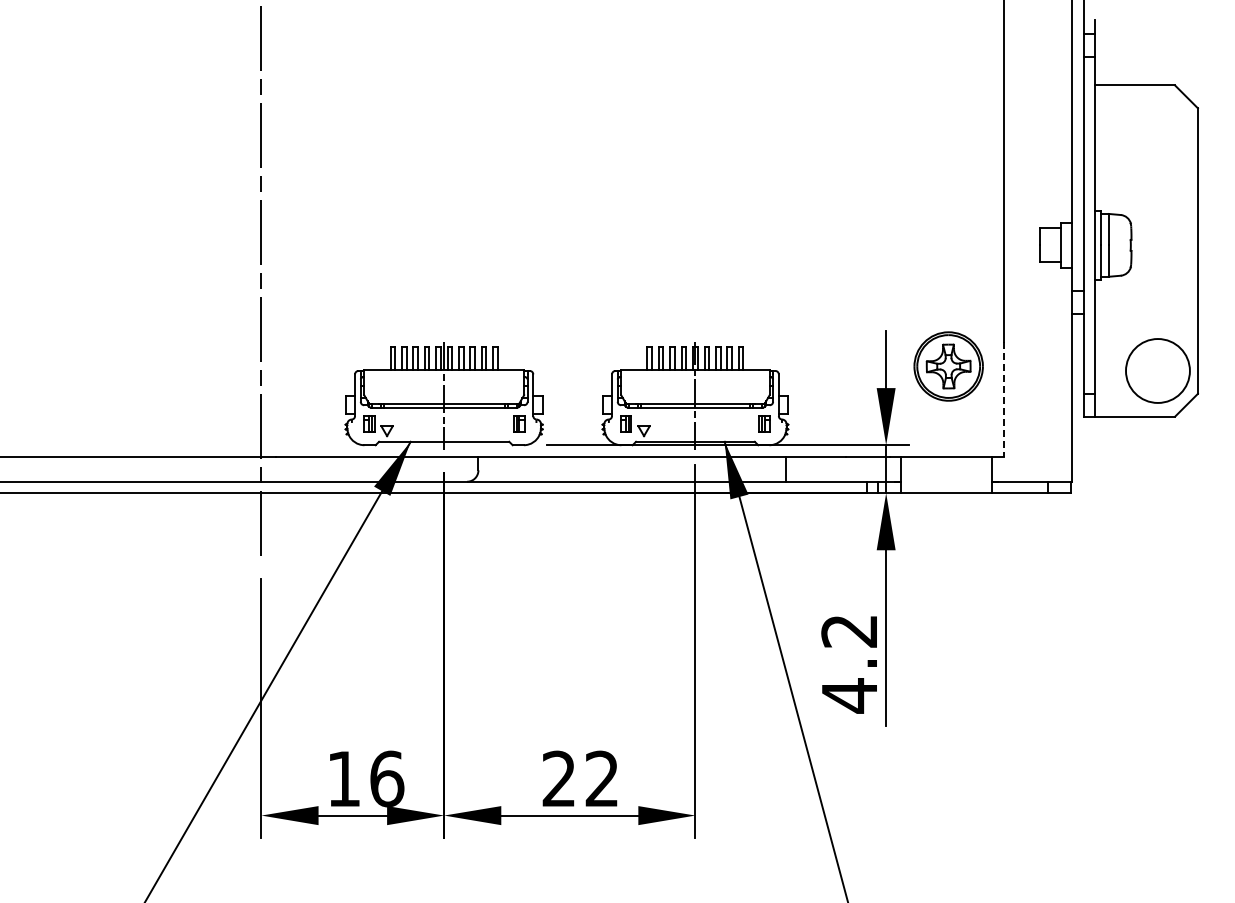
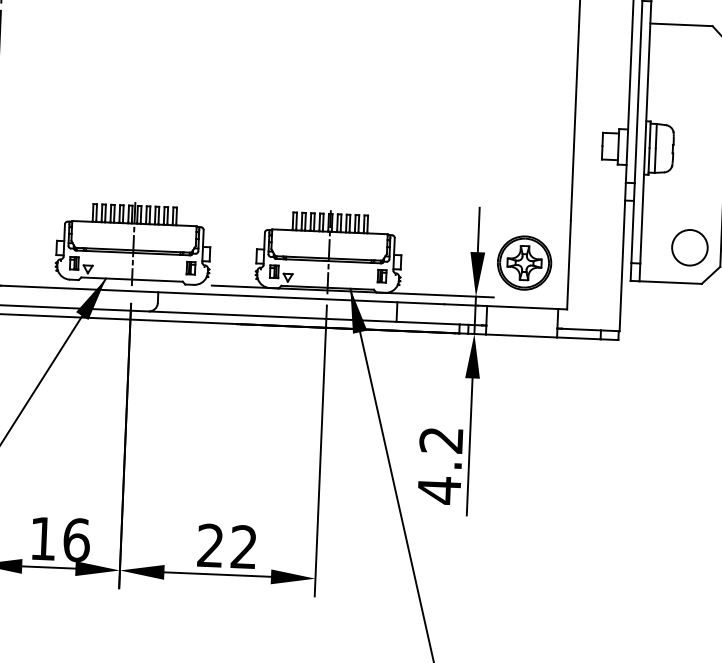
part: (948, 366) -> (524, 263), moved
circle: (1157, 370) -> (689, 247), size x0.71
line: (1003, 400) -> (568, 265), dashed -> solid

